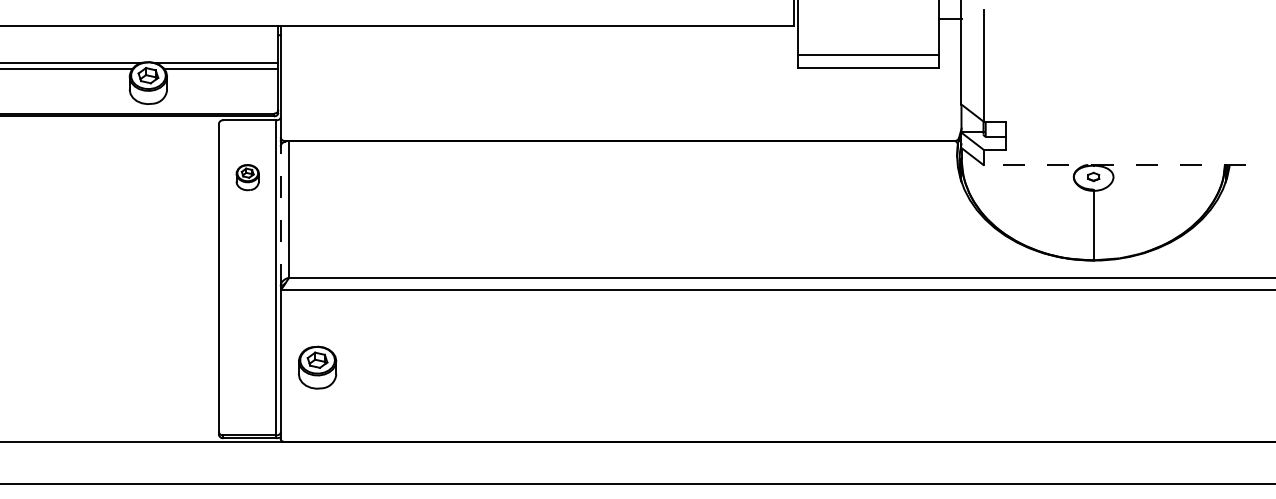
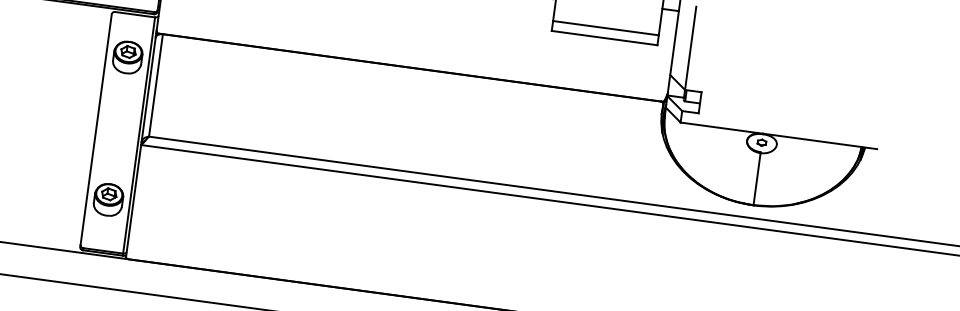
line: (1114, 164) -> (778, 135), dashed -> solid
part: (247, 177) -> (127, 57), size x1.67
line: (280, 216) -> (148, 89), dashed -> solid
part: (317, 367) -> (108, 199), moved

